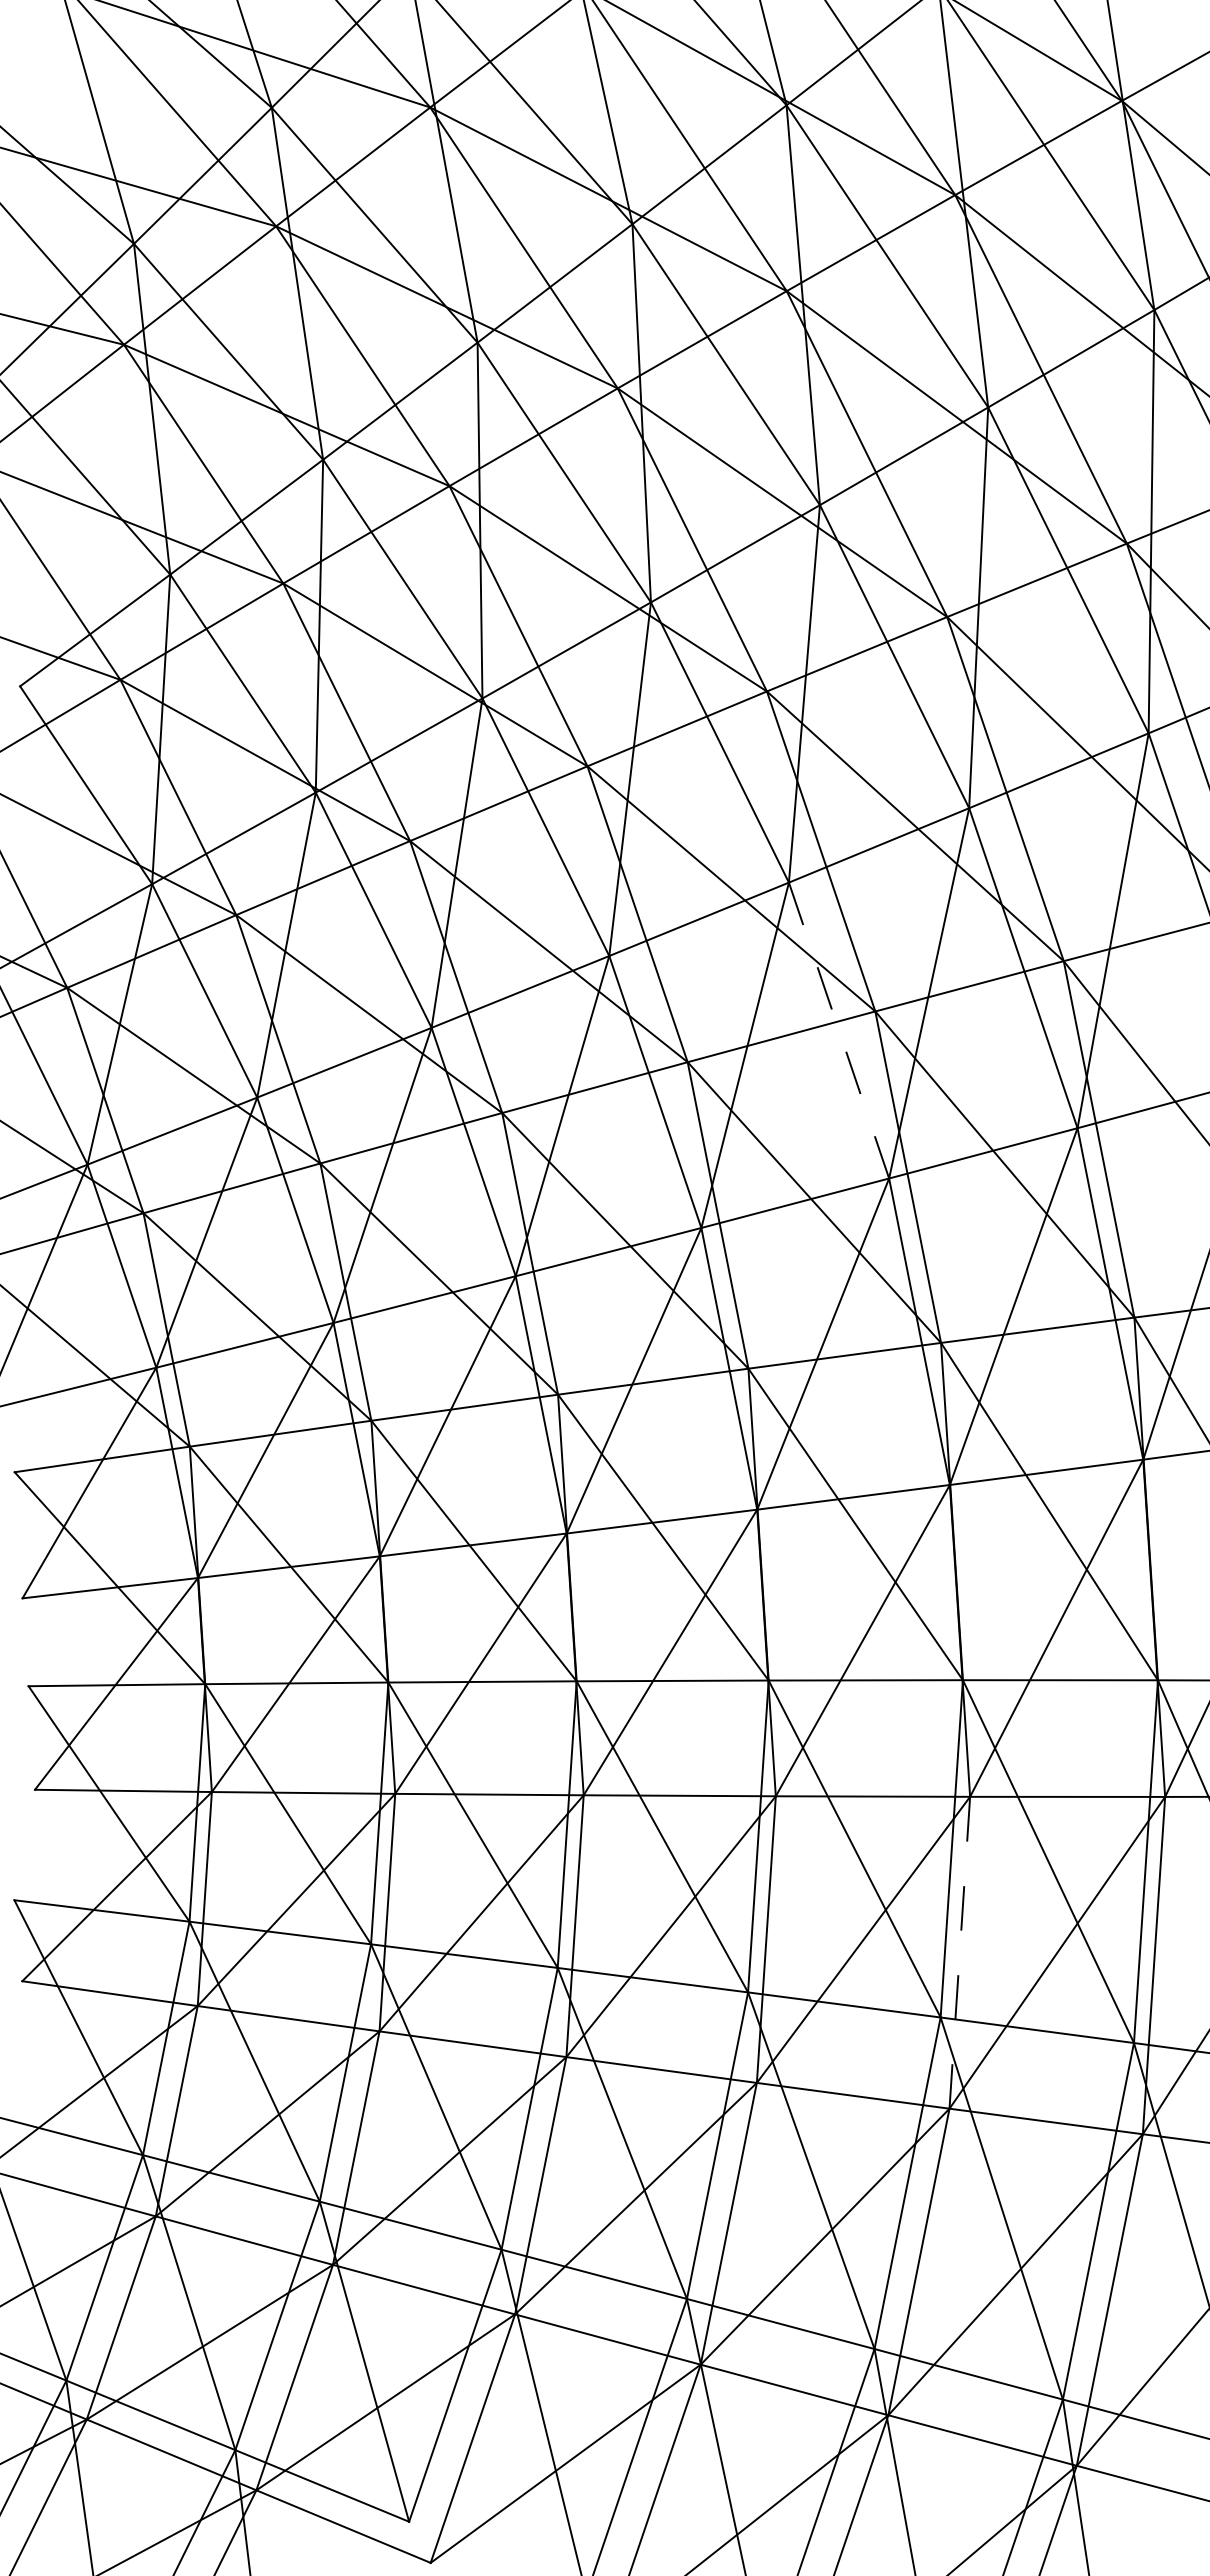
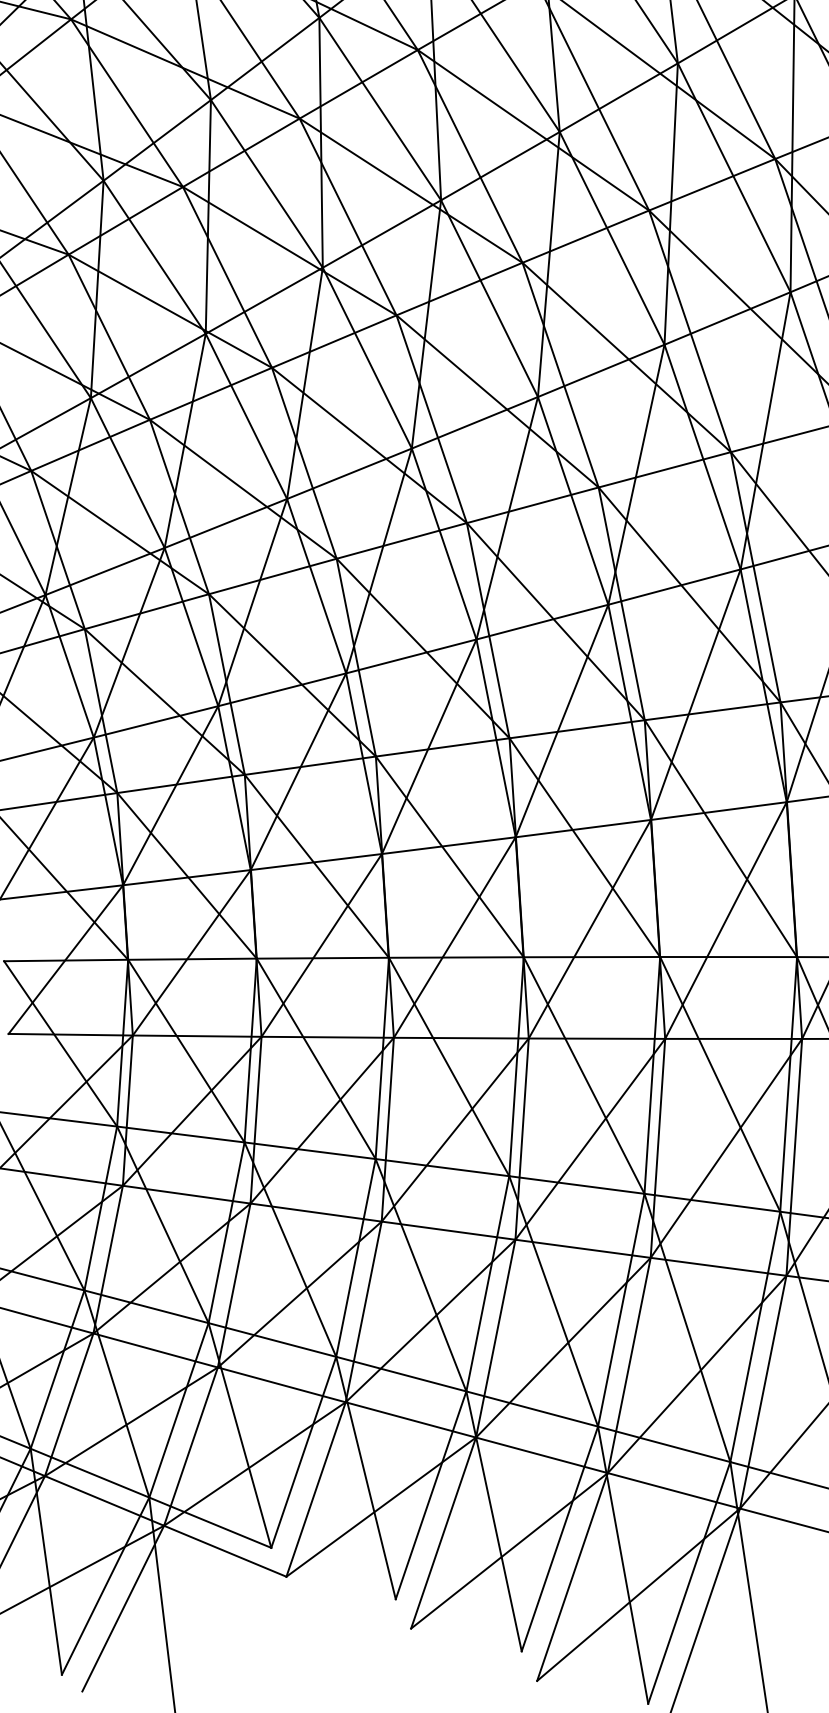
line: (838, 1030) -> (572, 500), dashed -> solid
line: (959, 1952) -> (657, 1148), dashed -> solid

